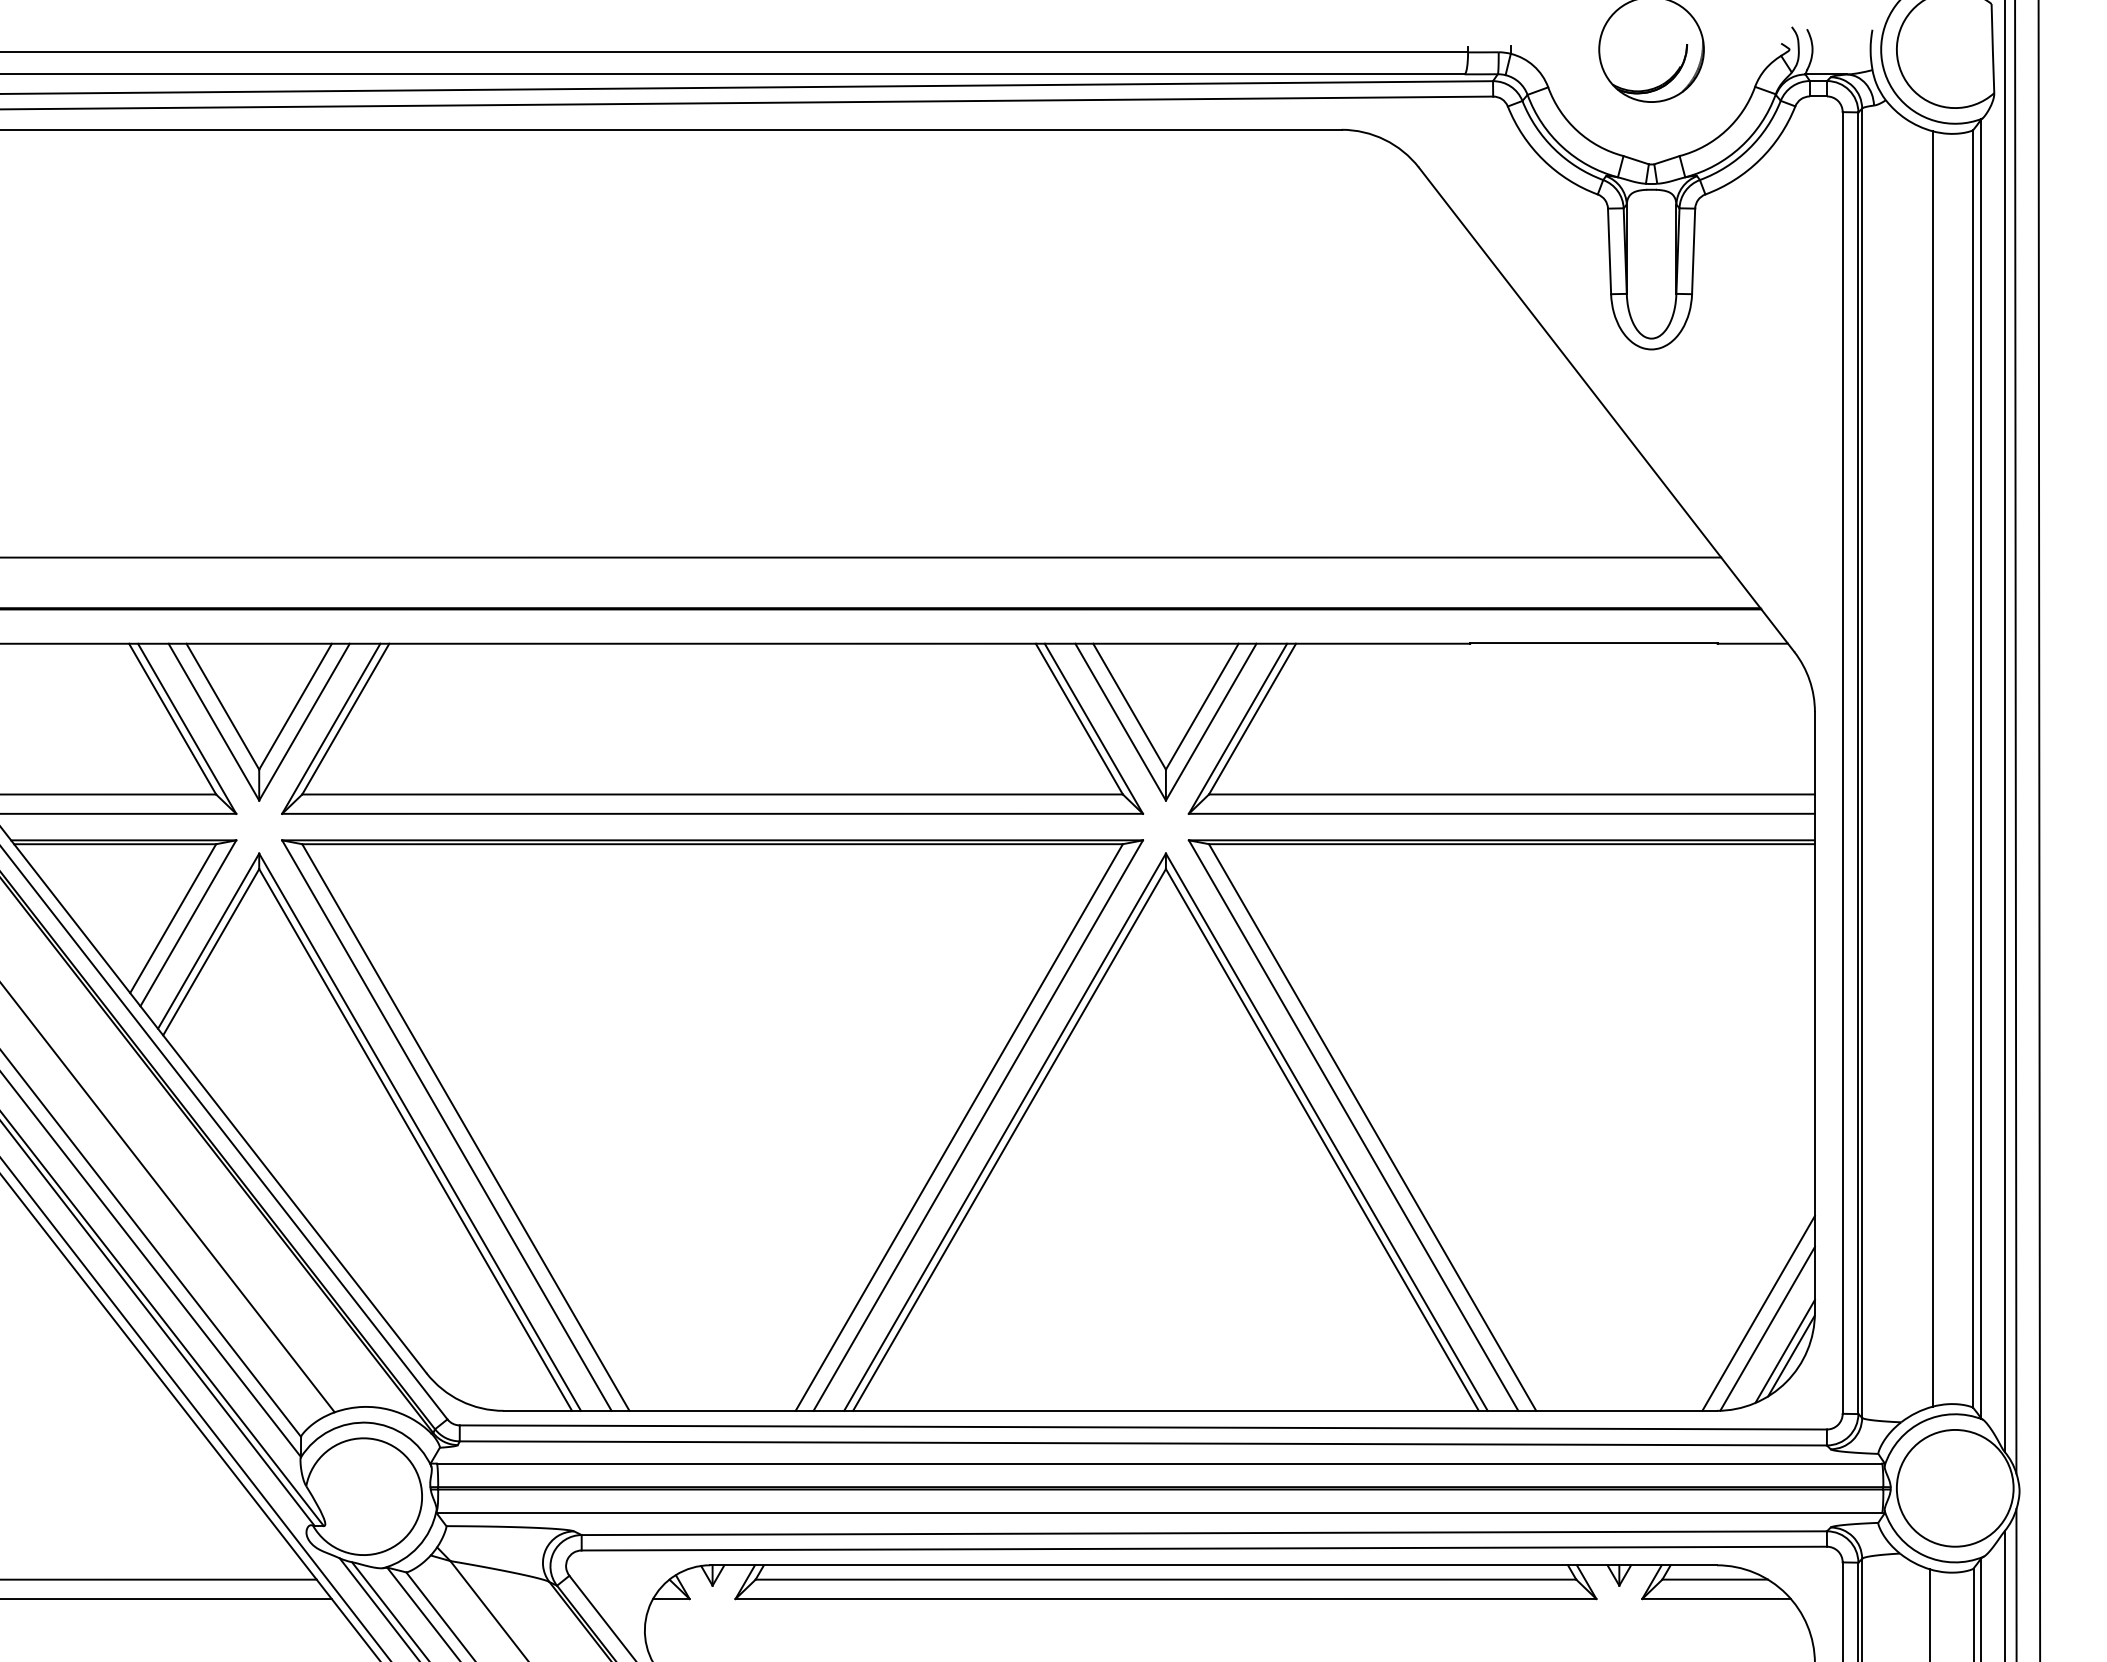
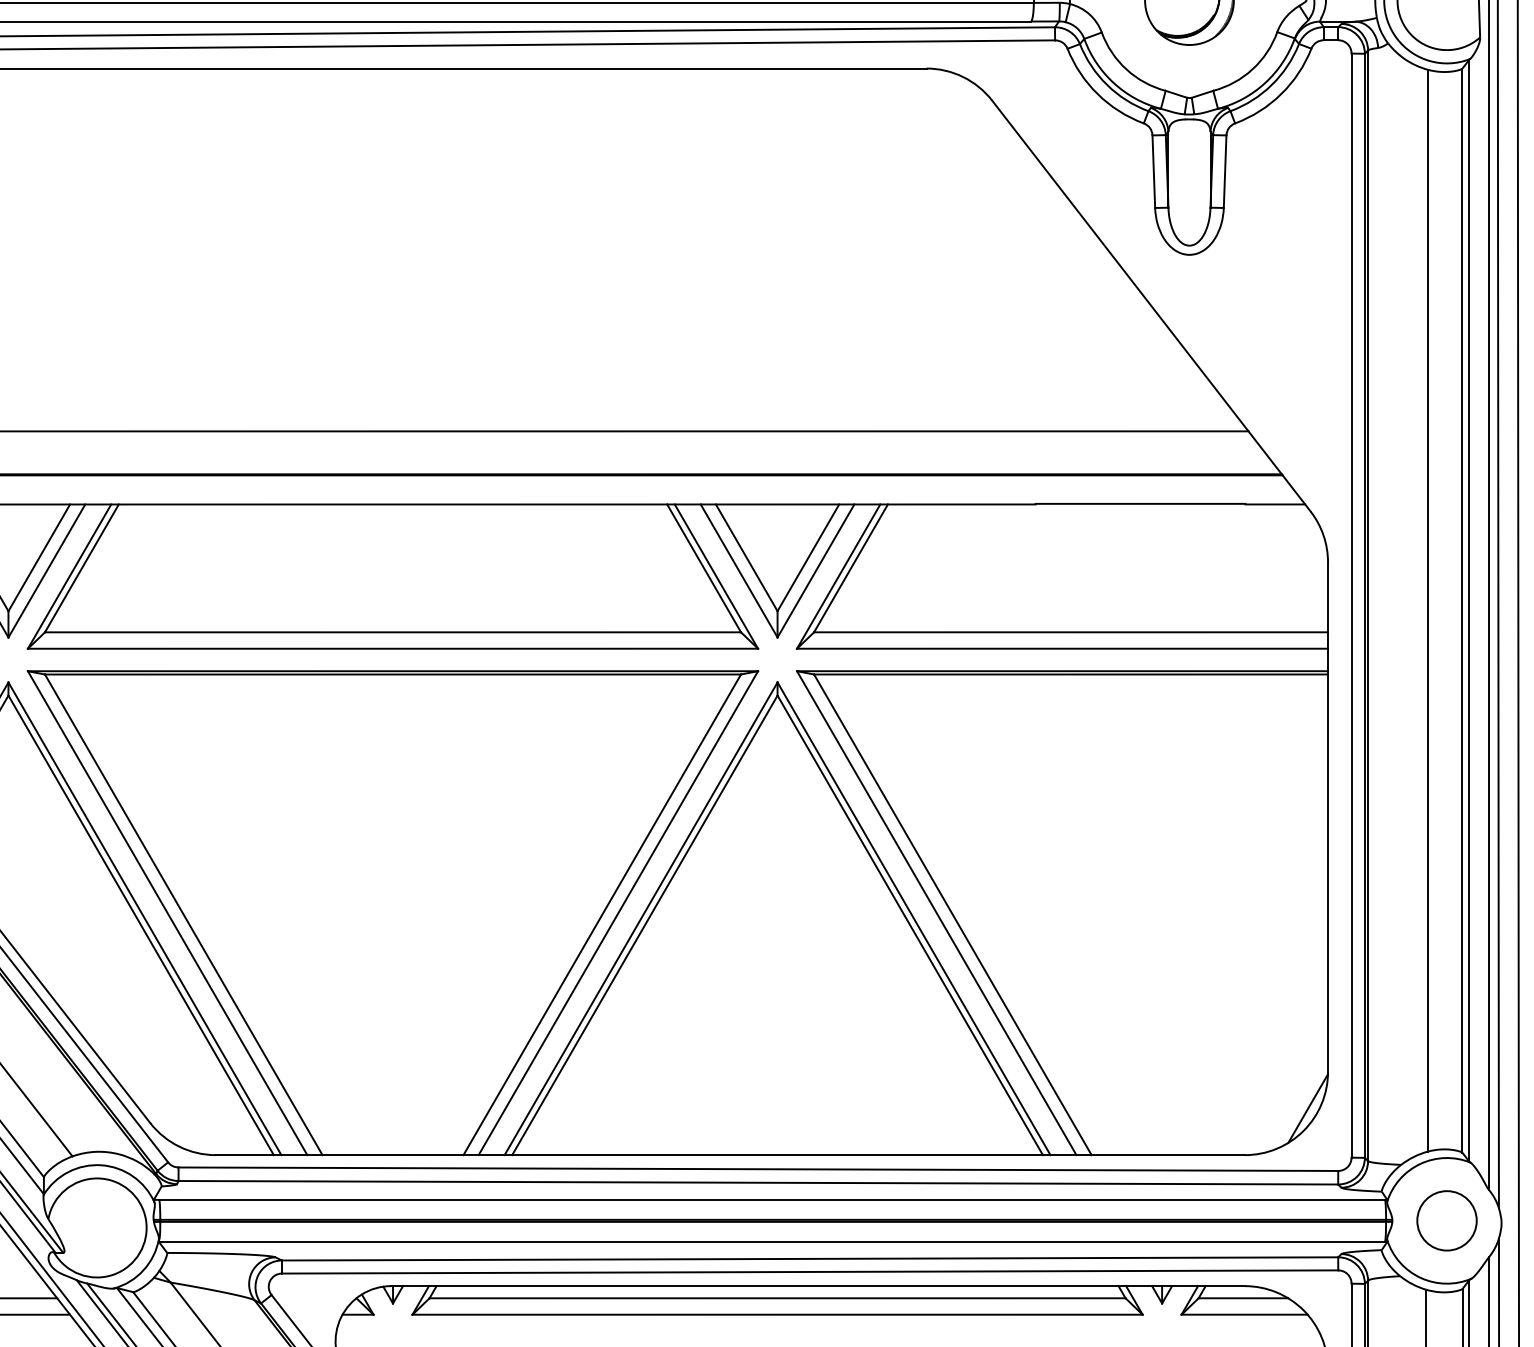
line: (1758, 1312) -> (1280, 1071), removed
line: (1767, 1328) -> (1287, 1085), removed
line: (1784, 1350) -> (1302, 1103), removed
circle: (1954, 1487) -> (1446, 1220), size x0.6

